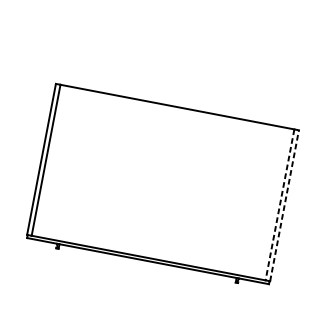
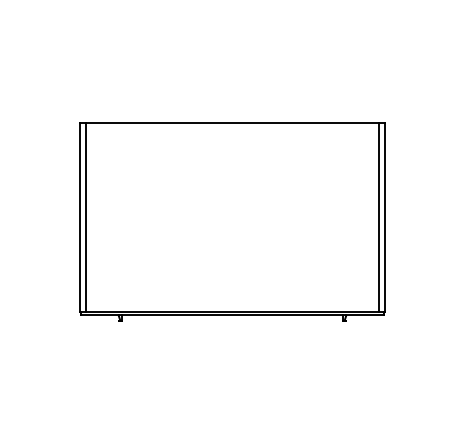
line: (279, 205) -> (378, 217), dashed -> solid
line: (284, 205) -> (384, 216), dashed -> solid

